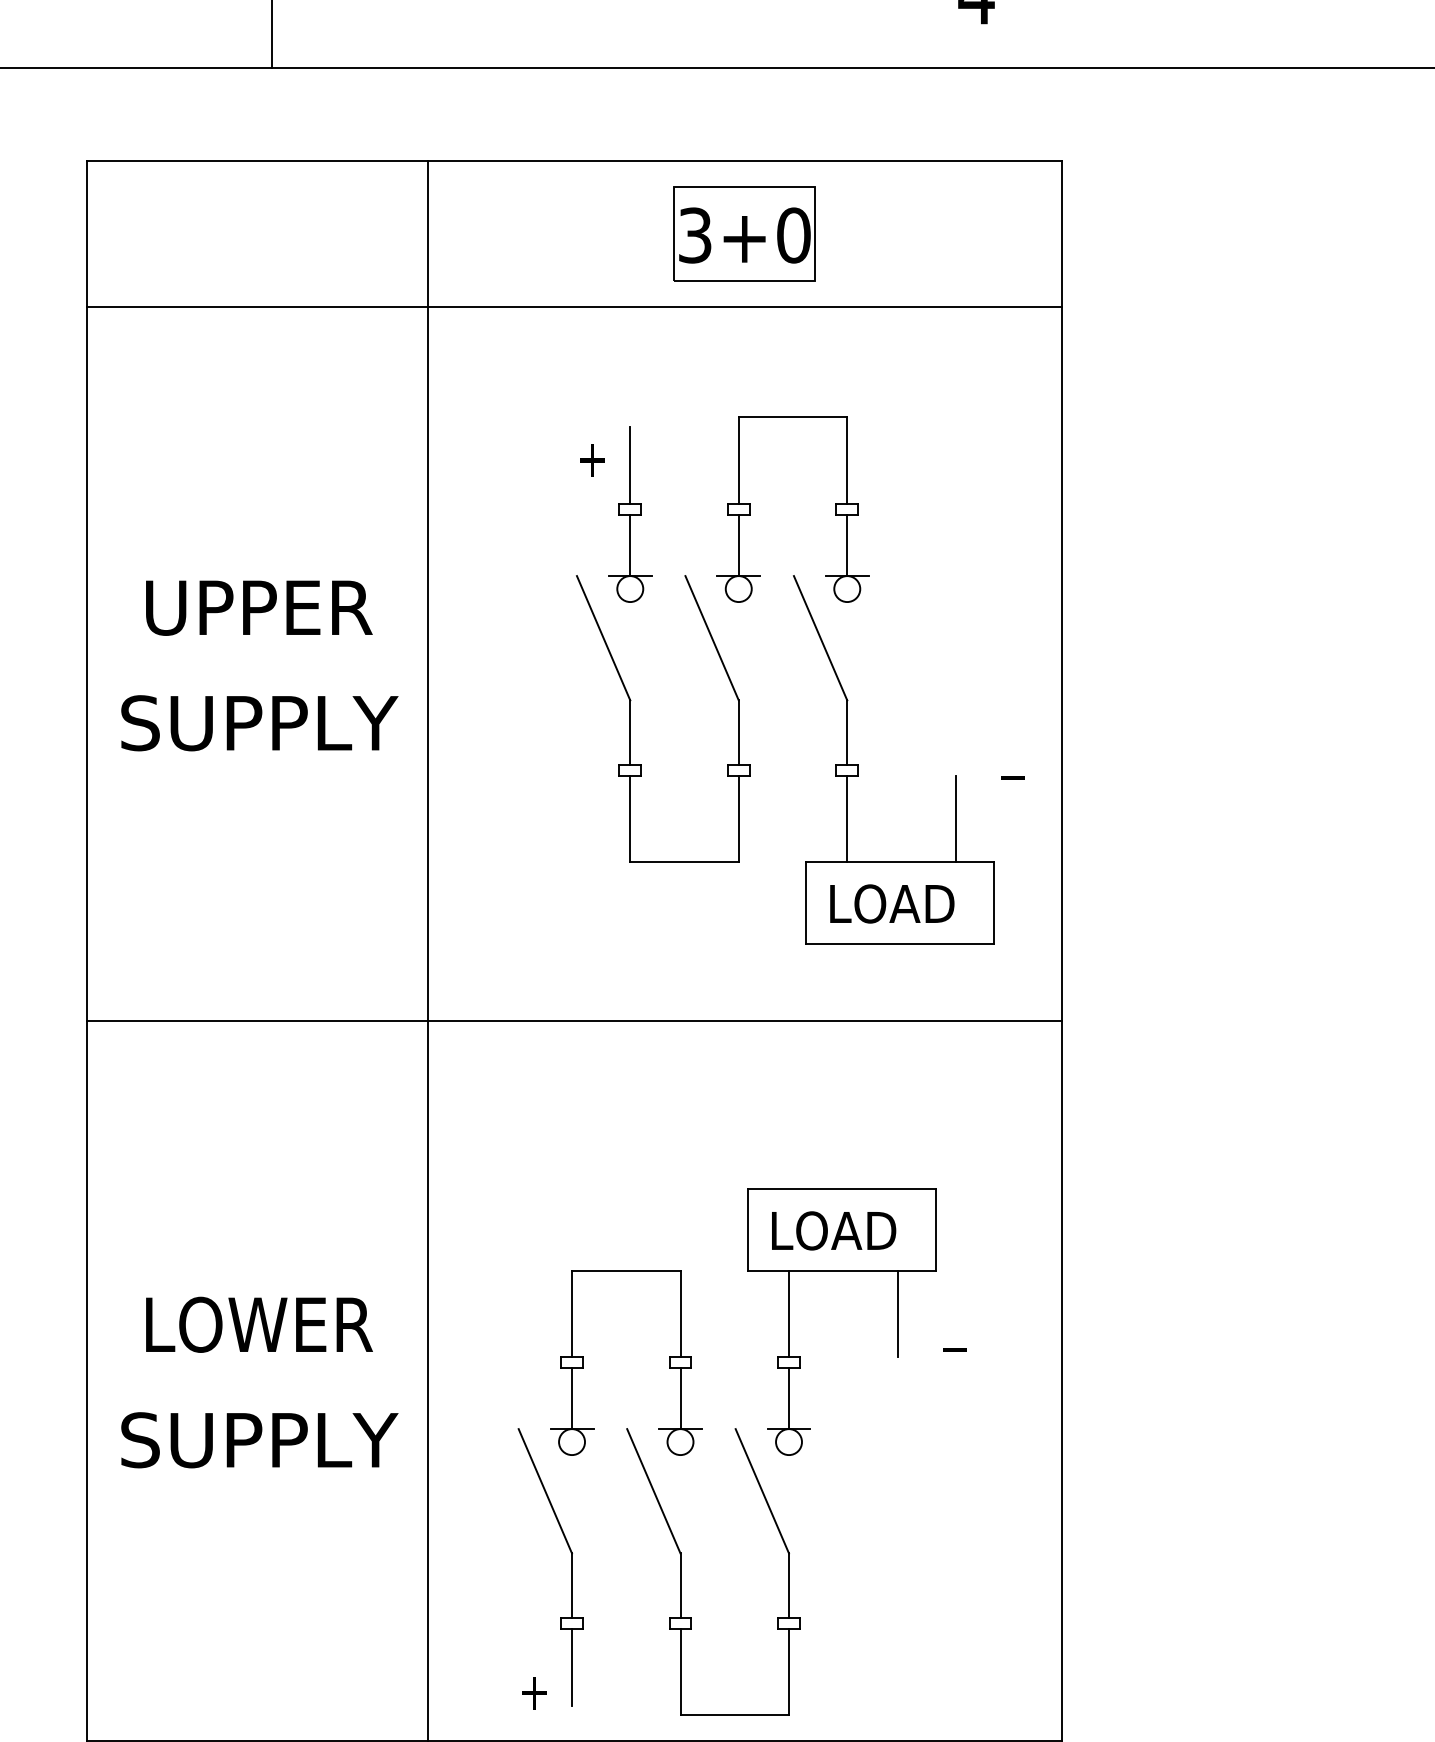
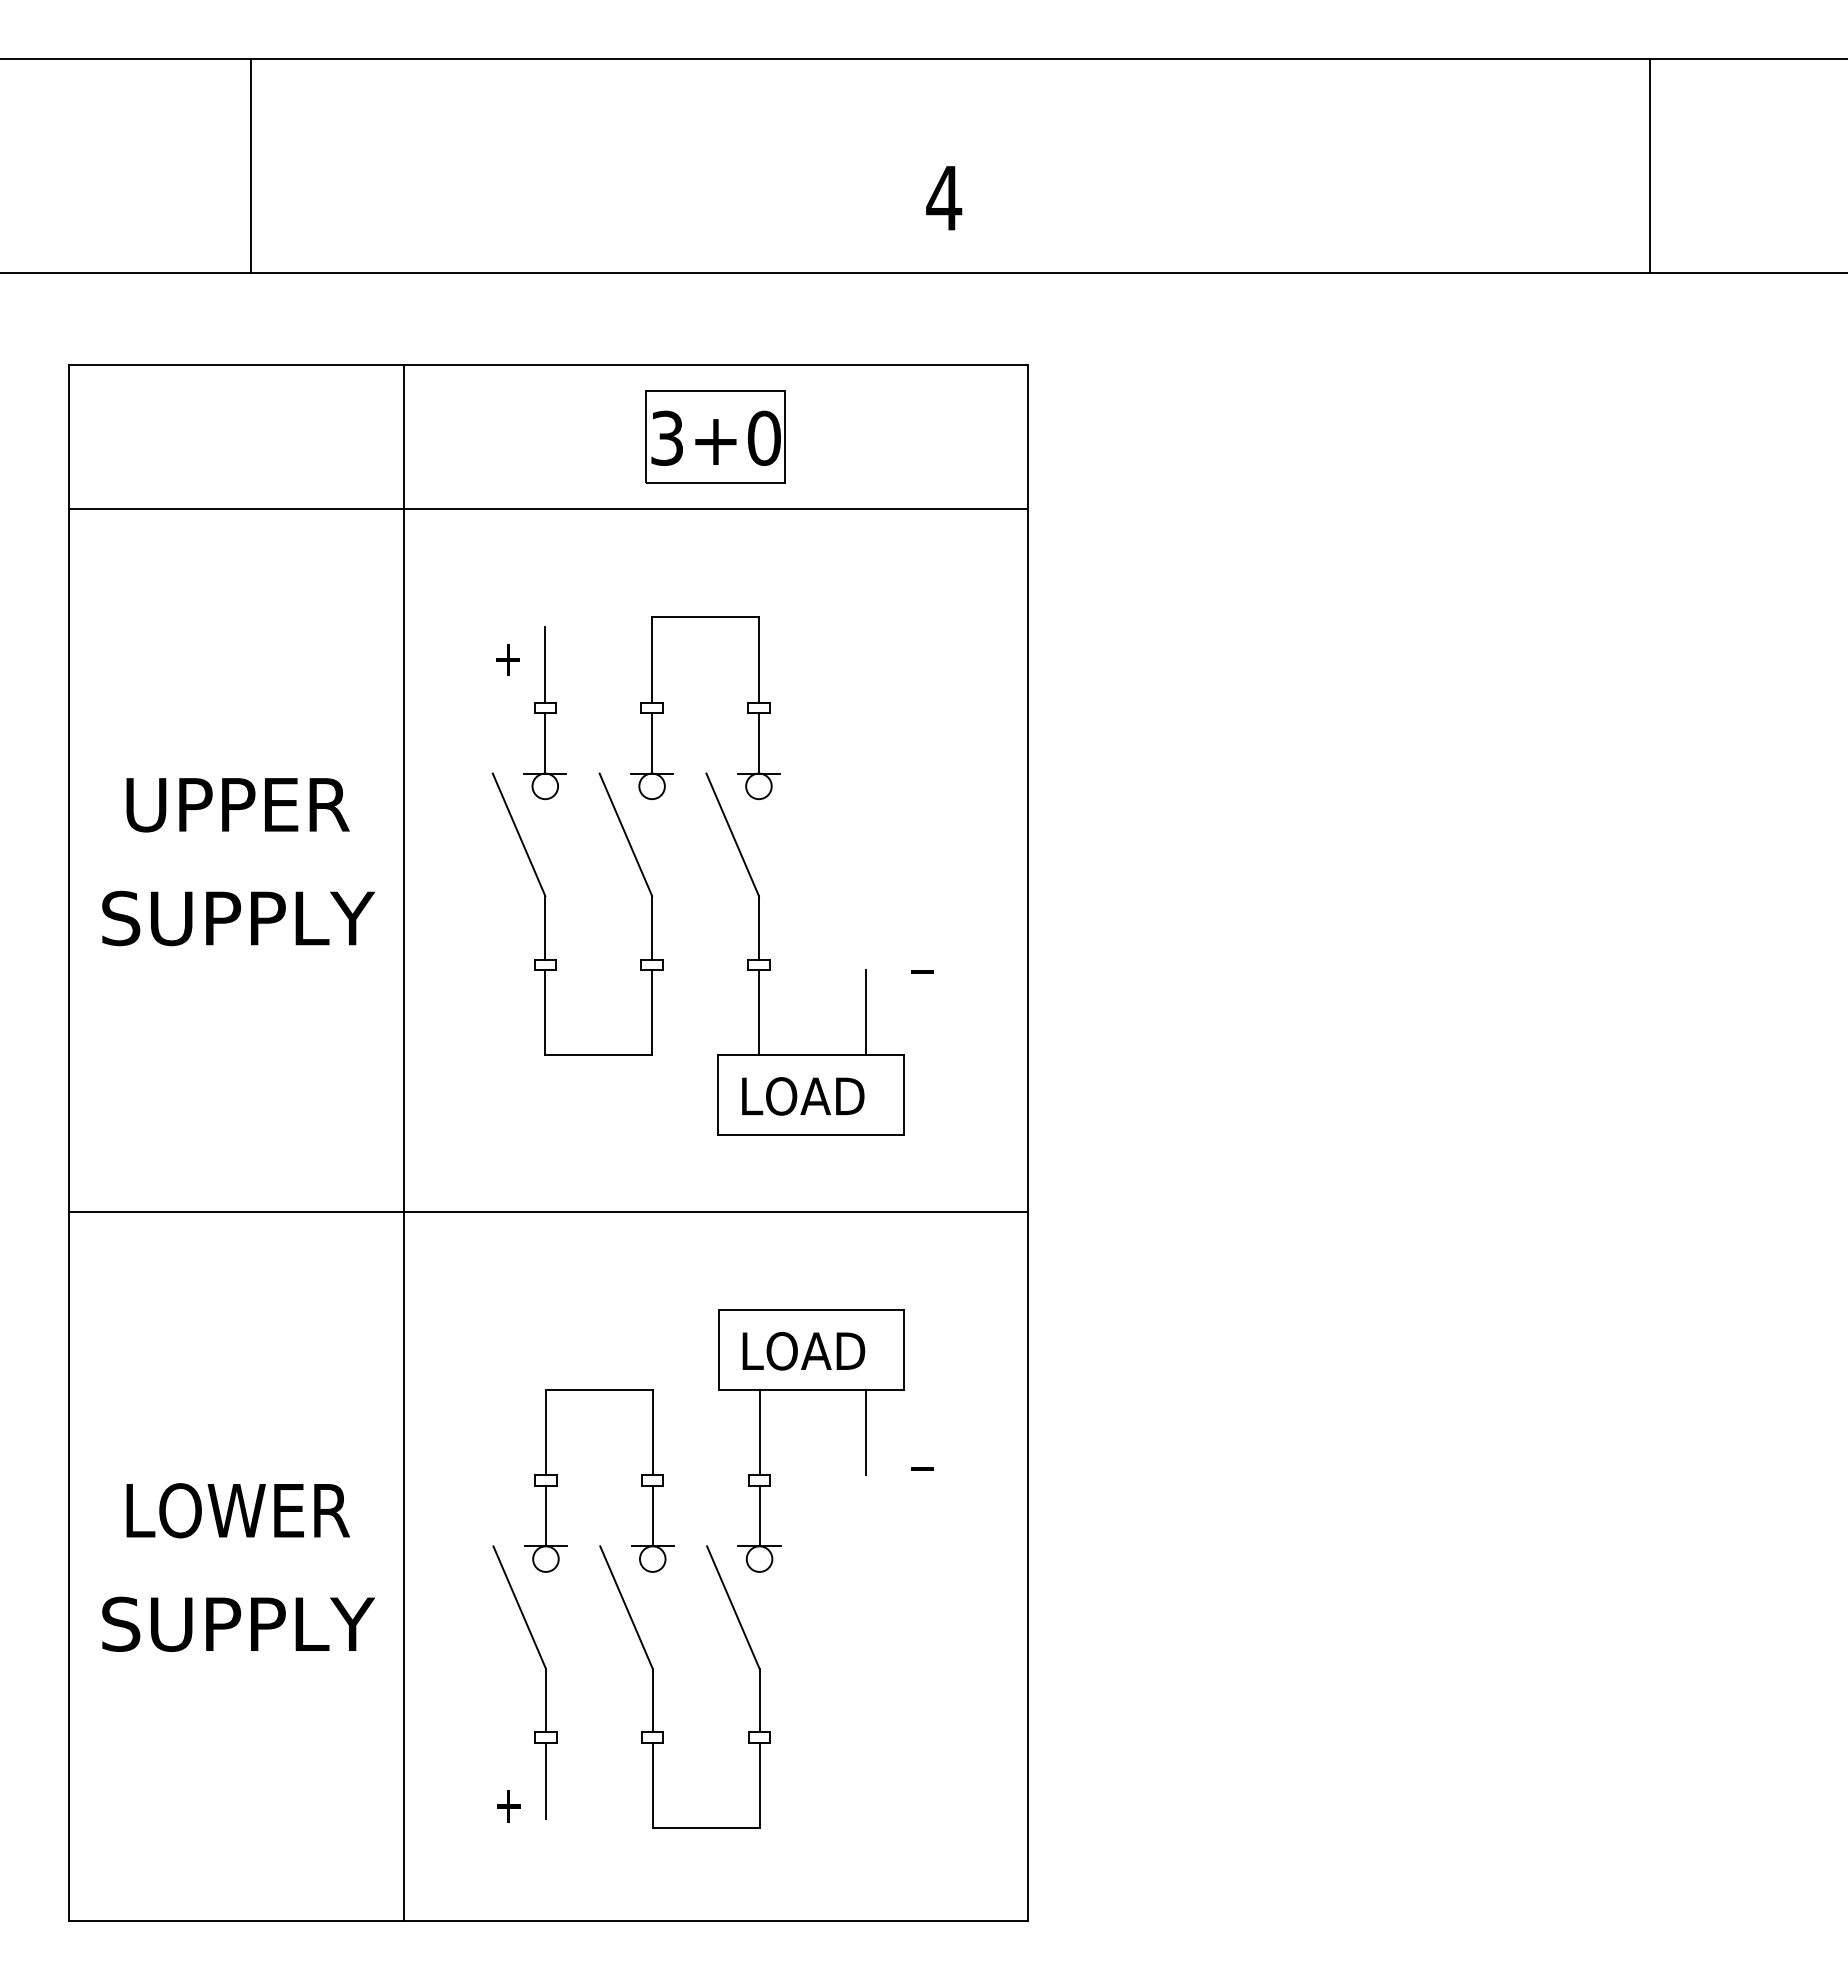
part: (832, 669) -> (744, 865), moved
part: (741, 1451) -> (712, 1568), moved

